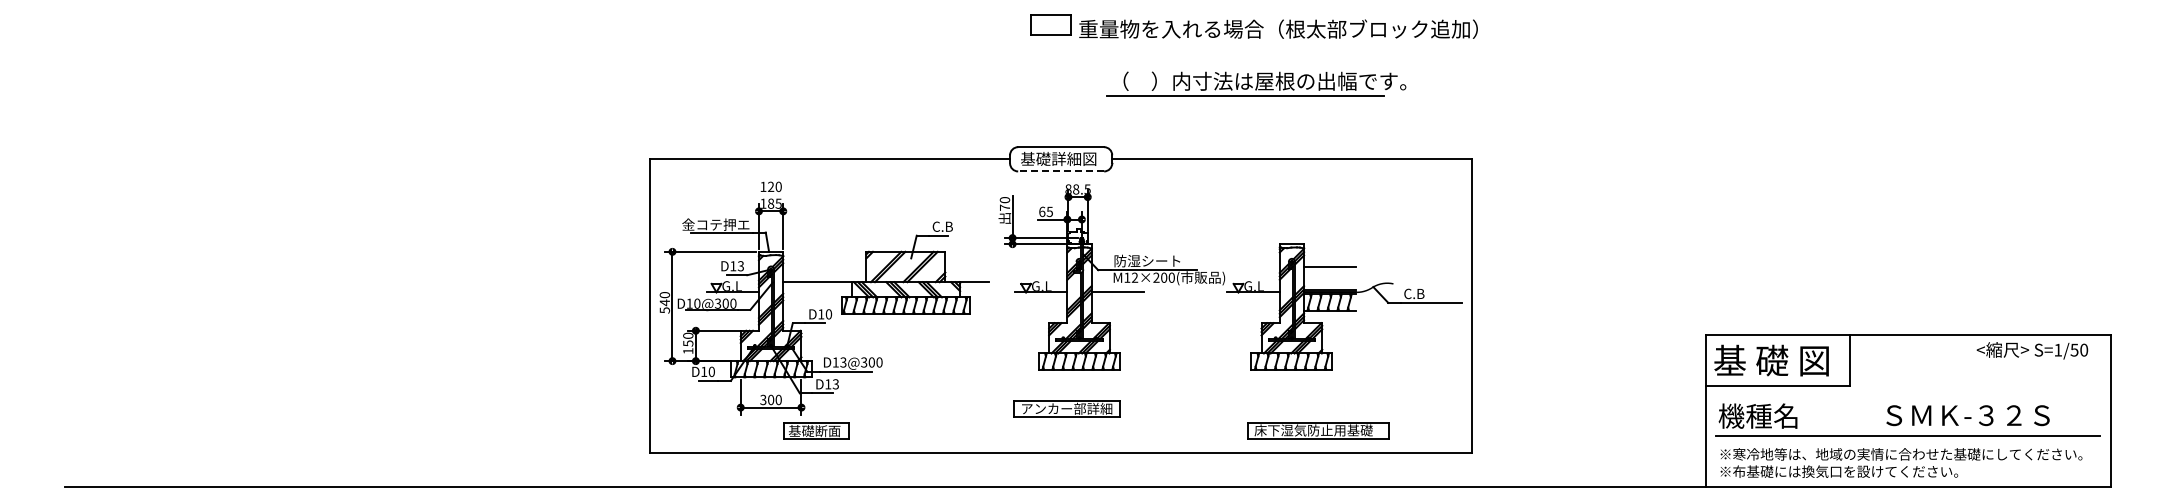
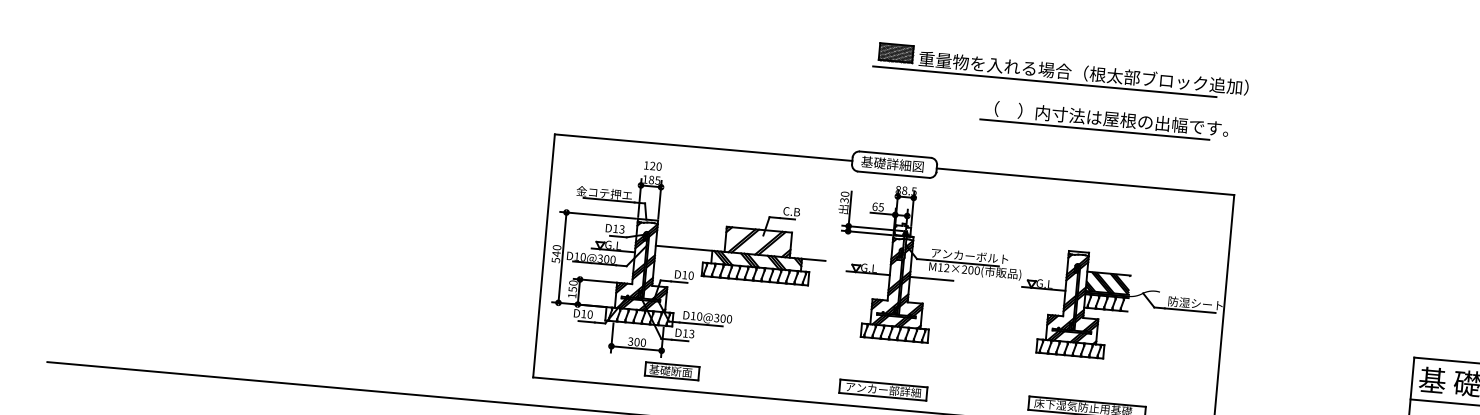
hatch: (1051, 24) -> (896, 52), added
line: (1232, 43) -> (1044, 81), added
part: (1256, 83) -> (1104, 120), moved
line: (1061, 171) -> (893, 174), dashed -> solid
text: (1004, 207) -> (844, 200), 70 -> 30
text: (1160, 260) -> (969, 255), 防湿シート -> アンカーボルト
hatch: (1330, 278) -> (1108, 283), added
text: (1437, 293) -> (1195, 303), C.B -> 防湿シート
text: (843, 362) -> (699, 316), D13@300 -> D10@300
part: (1066, 408) -> (883, 389), moved

